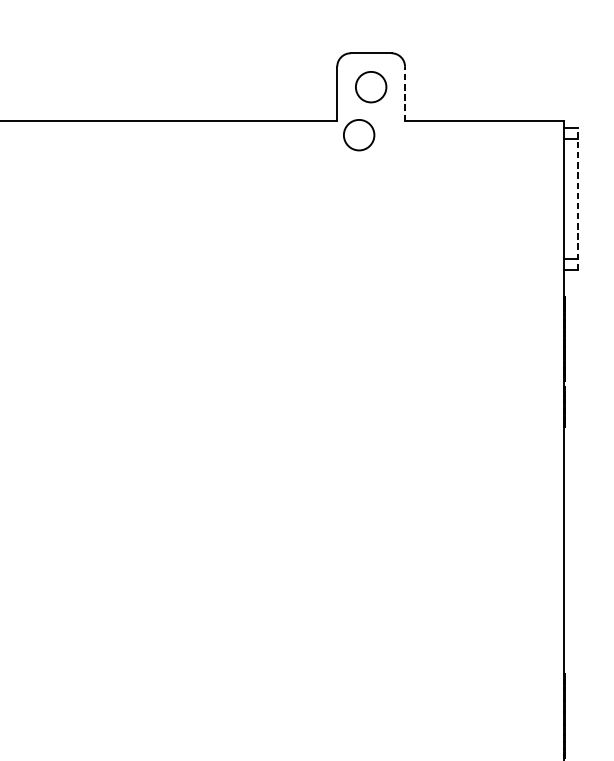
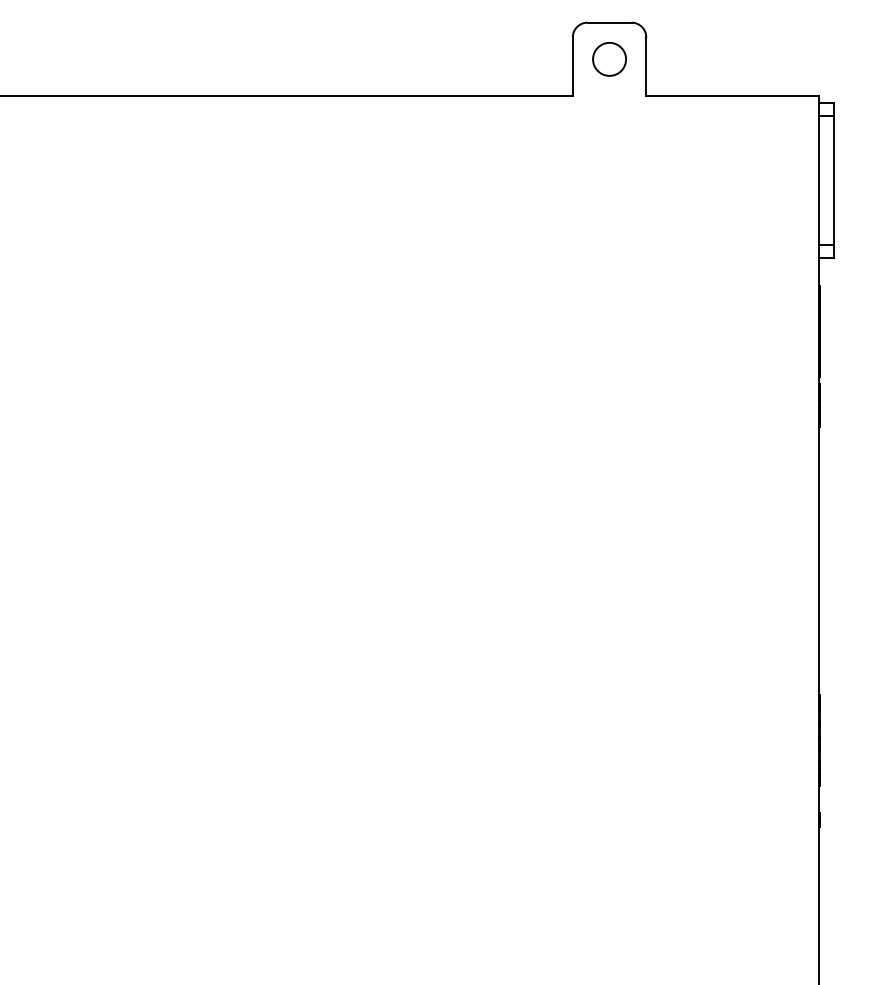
line: (405, 93) -> (646, 66), dashed -> solid
circle: (359, 135) -> (596, 111), removed
line: (577, 199) -> (833, 180), dashed -> solid

